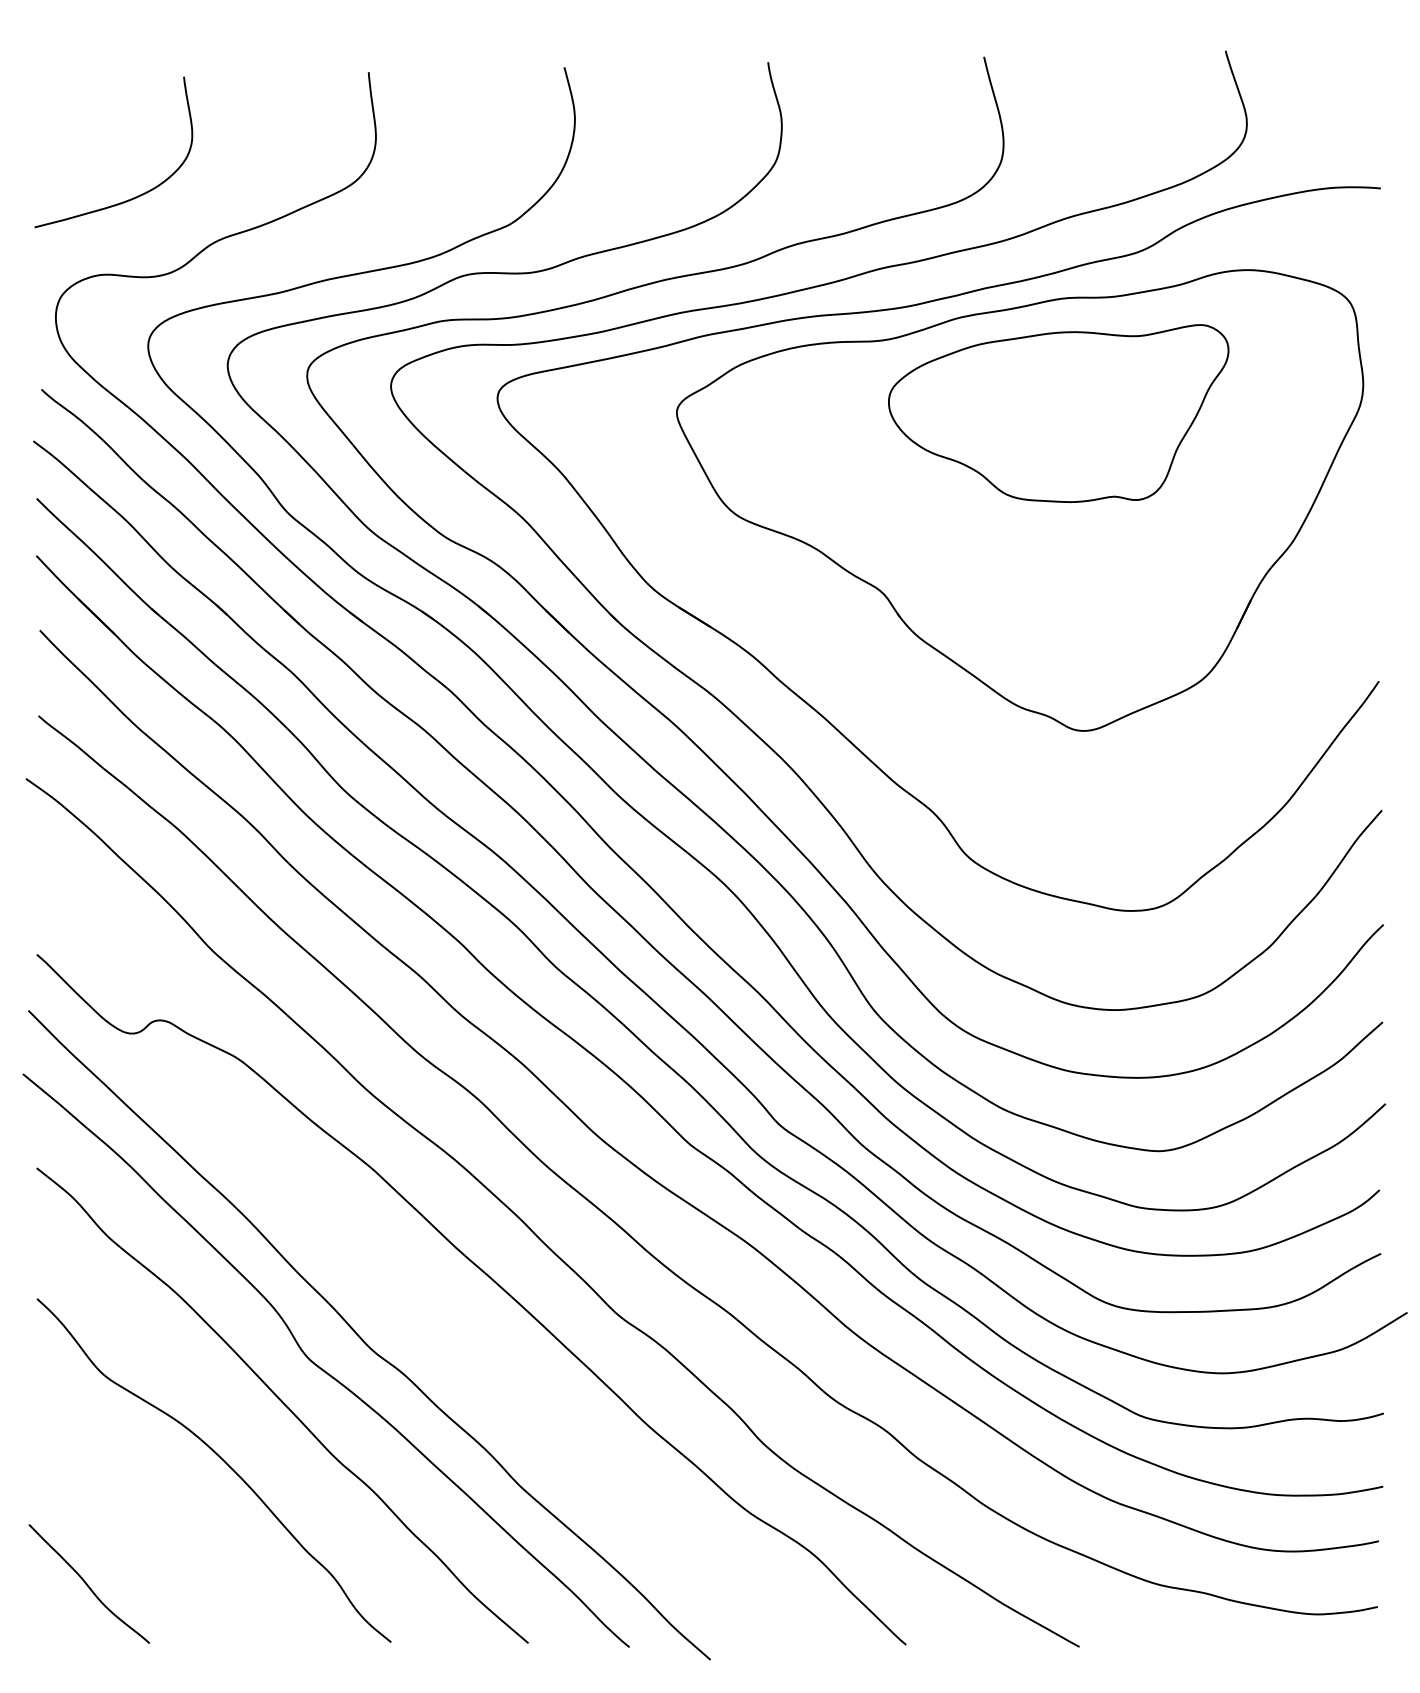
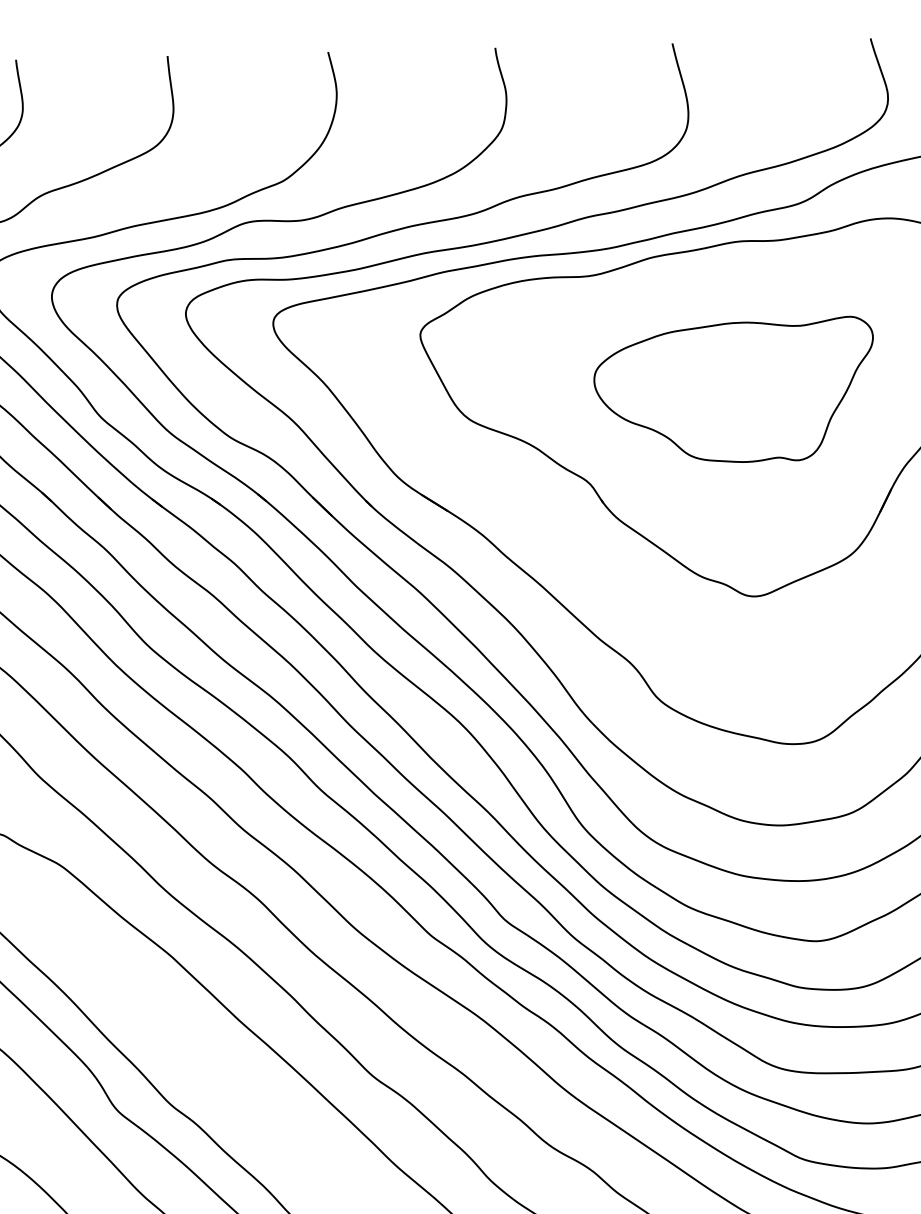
part: (1058, 413) -> (733, 389), moved

